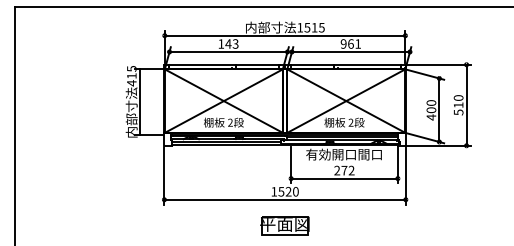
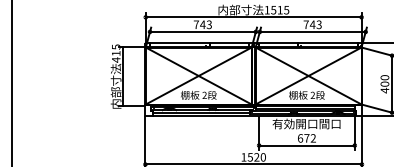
text: (221, 43) -> (196, 24), 143 -> 743
text: (350, 43) -> (312, 24), 961 -> 743
text: (337, 170) -> (300, 138), 272 -> 672

